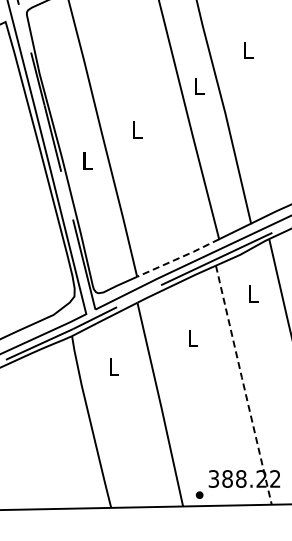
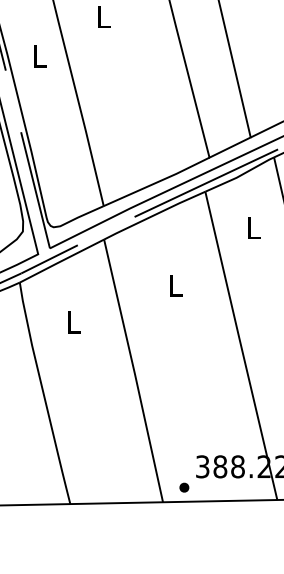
line: (179, 258) -> (158, 182), dashed -> solid
line: (243, 385) -> (240, 346), dashed -> solid

